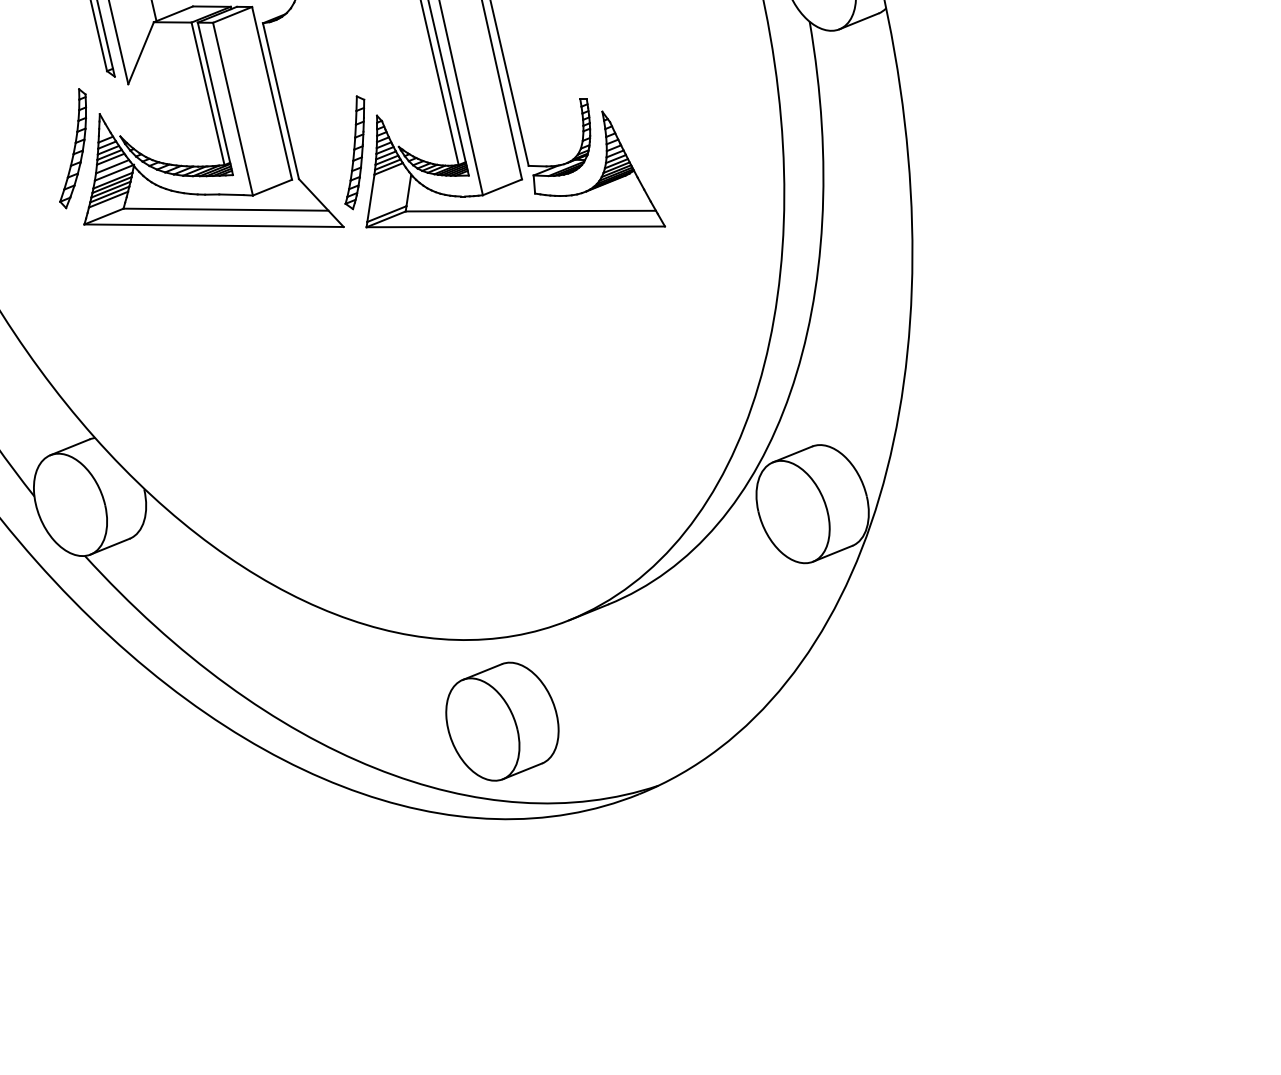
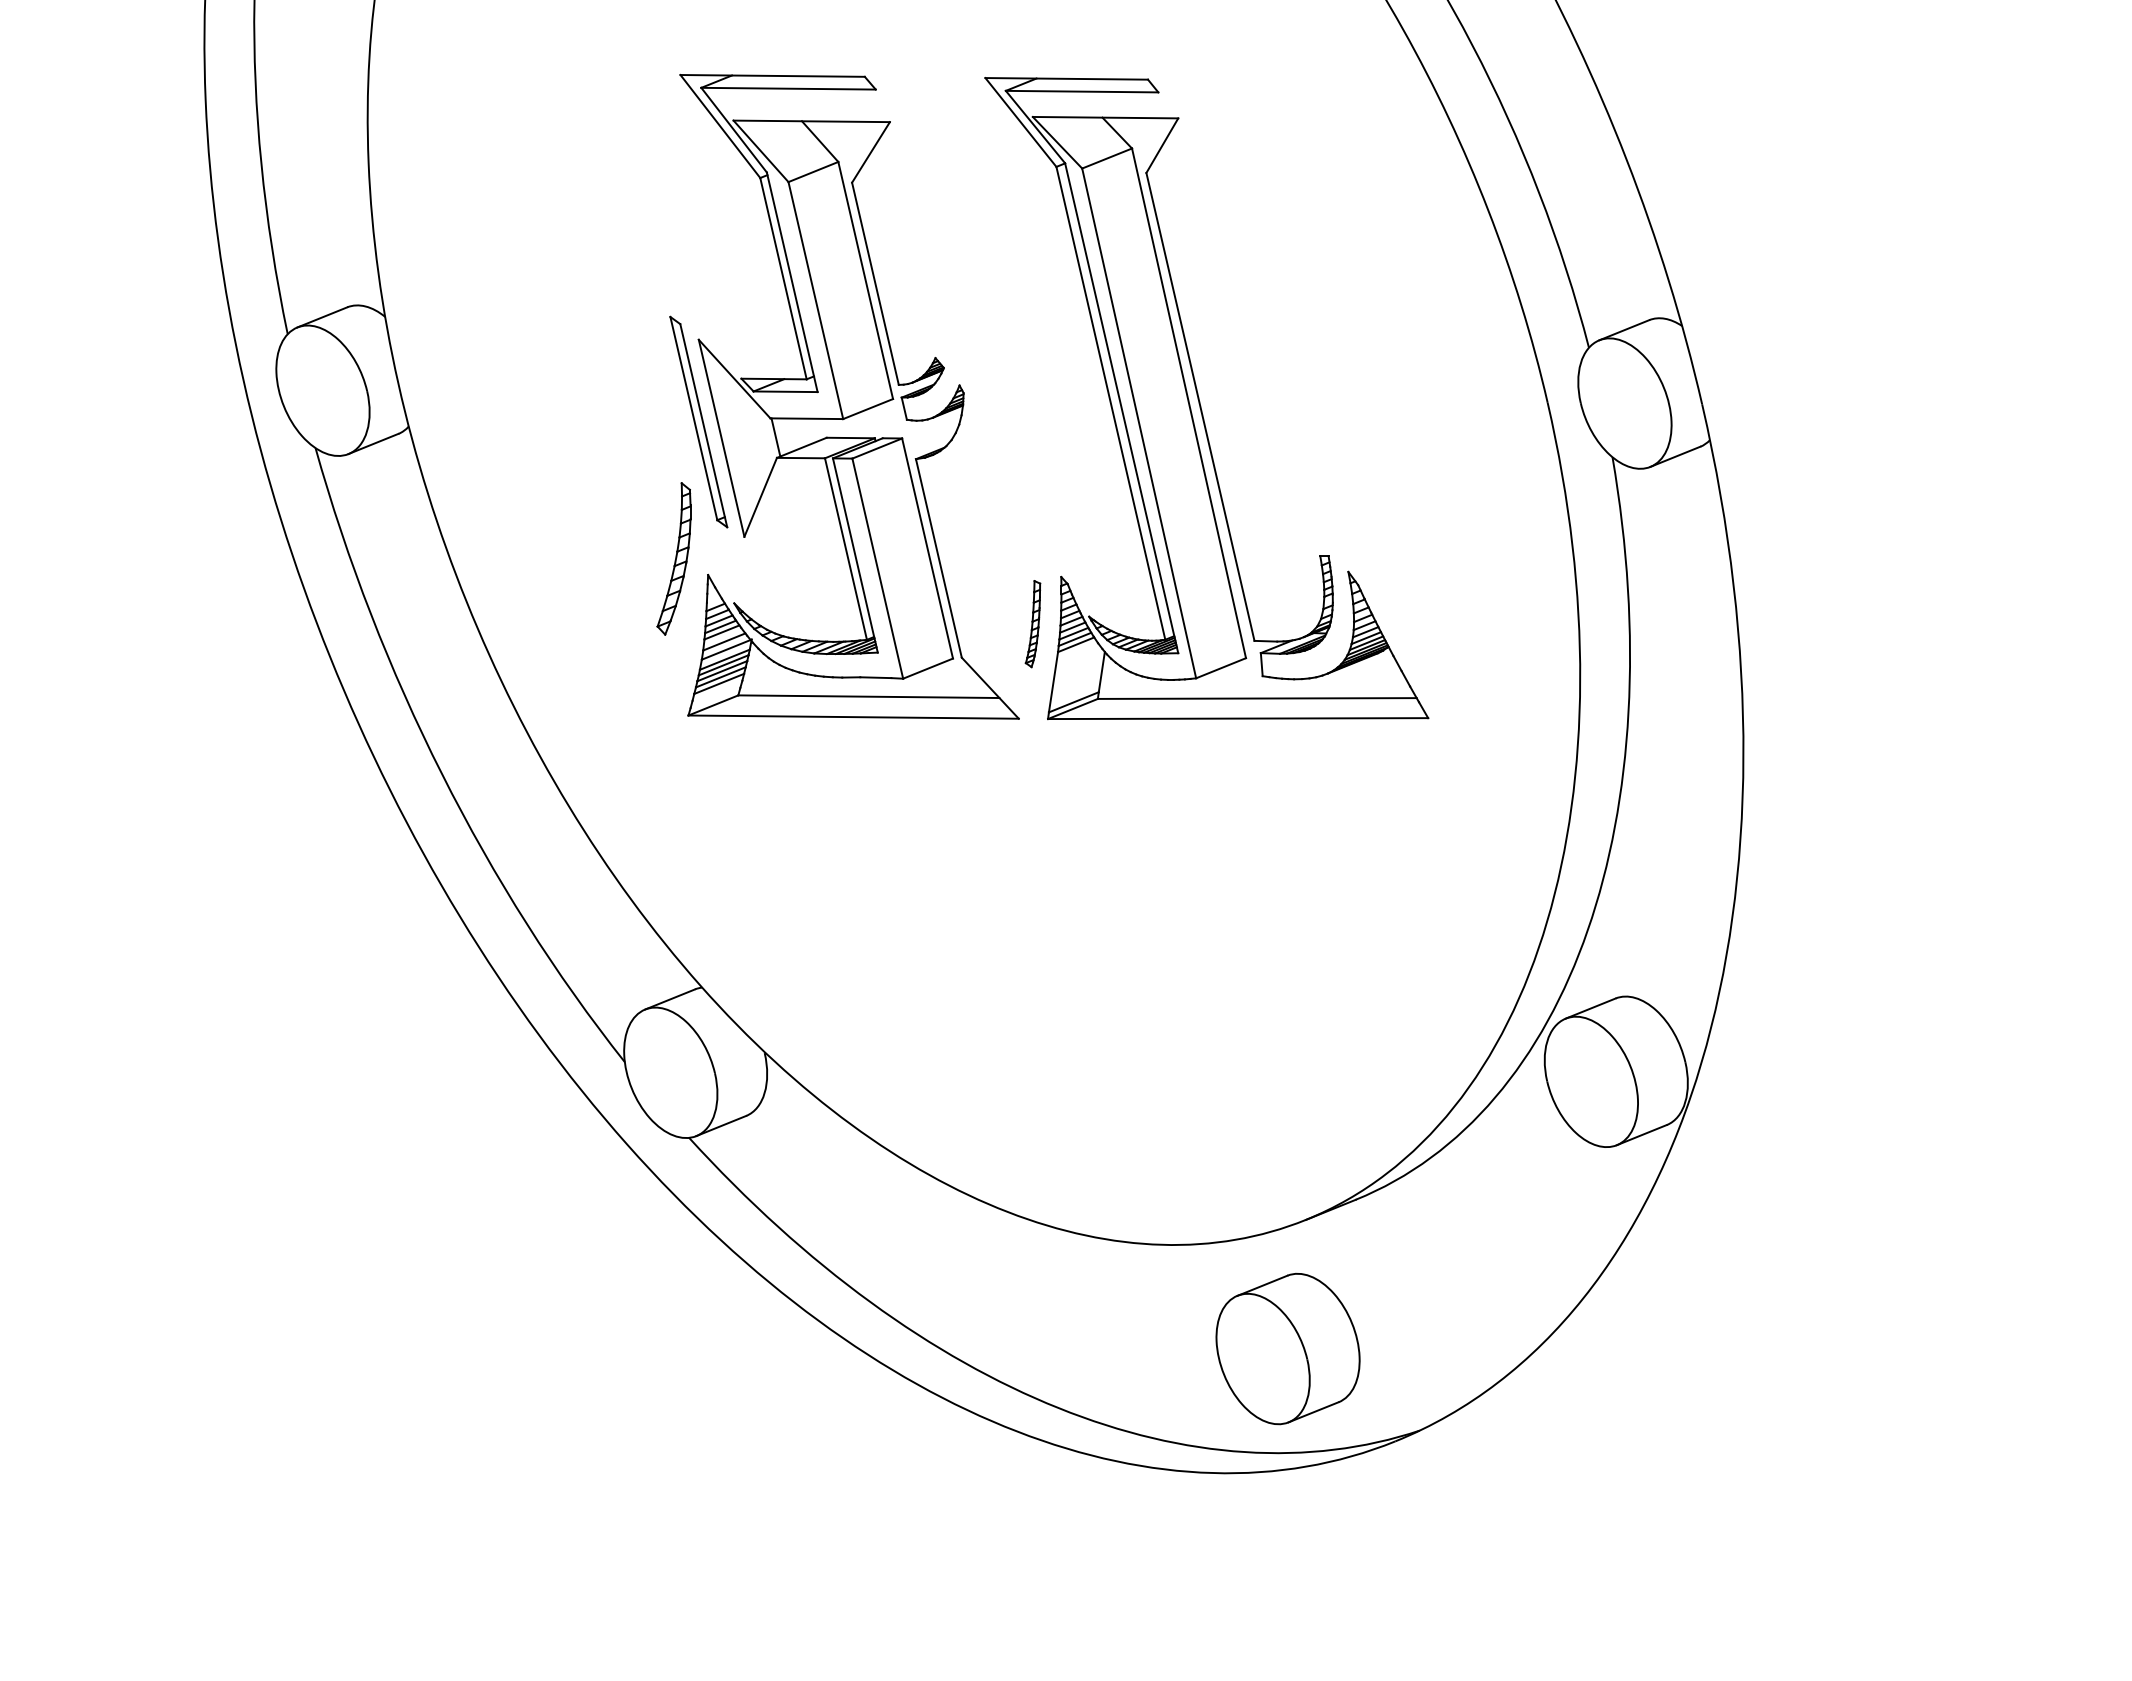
part: (72, 148) -> (673, 558), moved
part: (354, 152) -> (1032, 623), size x0.6
part: (502, 721) -> (1287, 1348), moved

